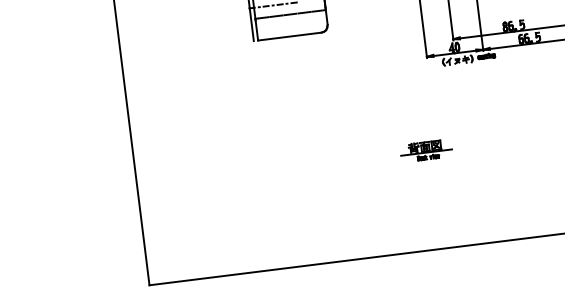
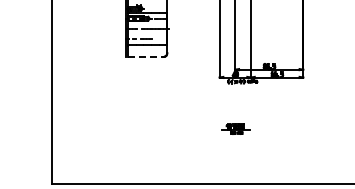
line: (289, 37) -> (145, 57), solid -> dashed
part: (425, 149) -> (235, 128), moved

